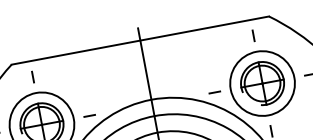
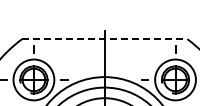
line: (140, 41) -> (104, 39), solid -> dashed

